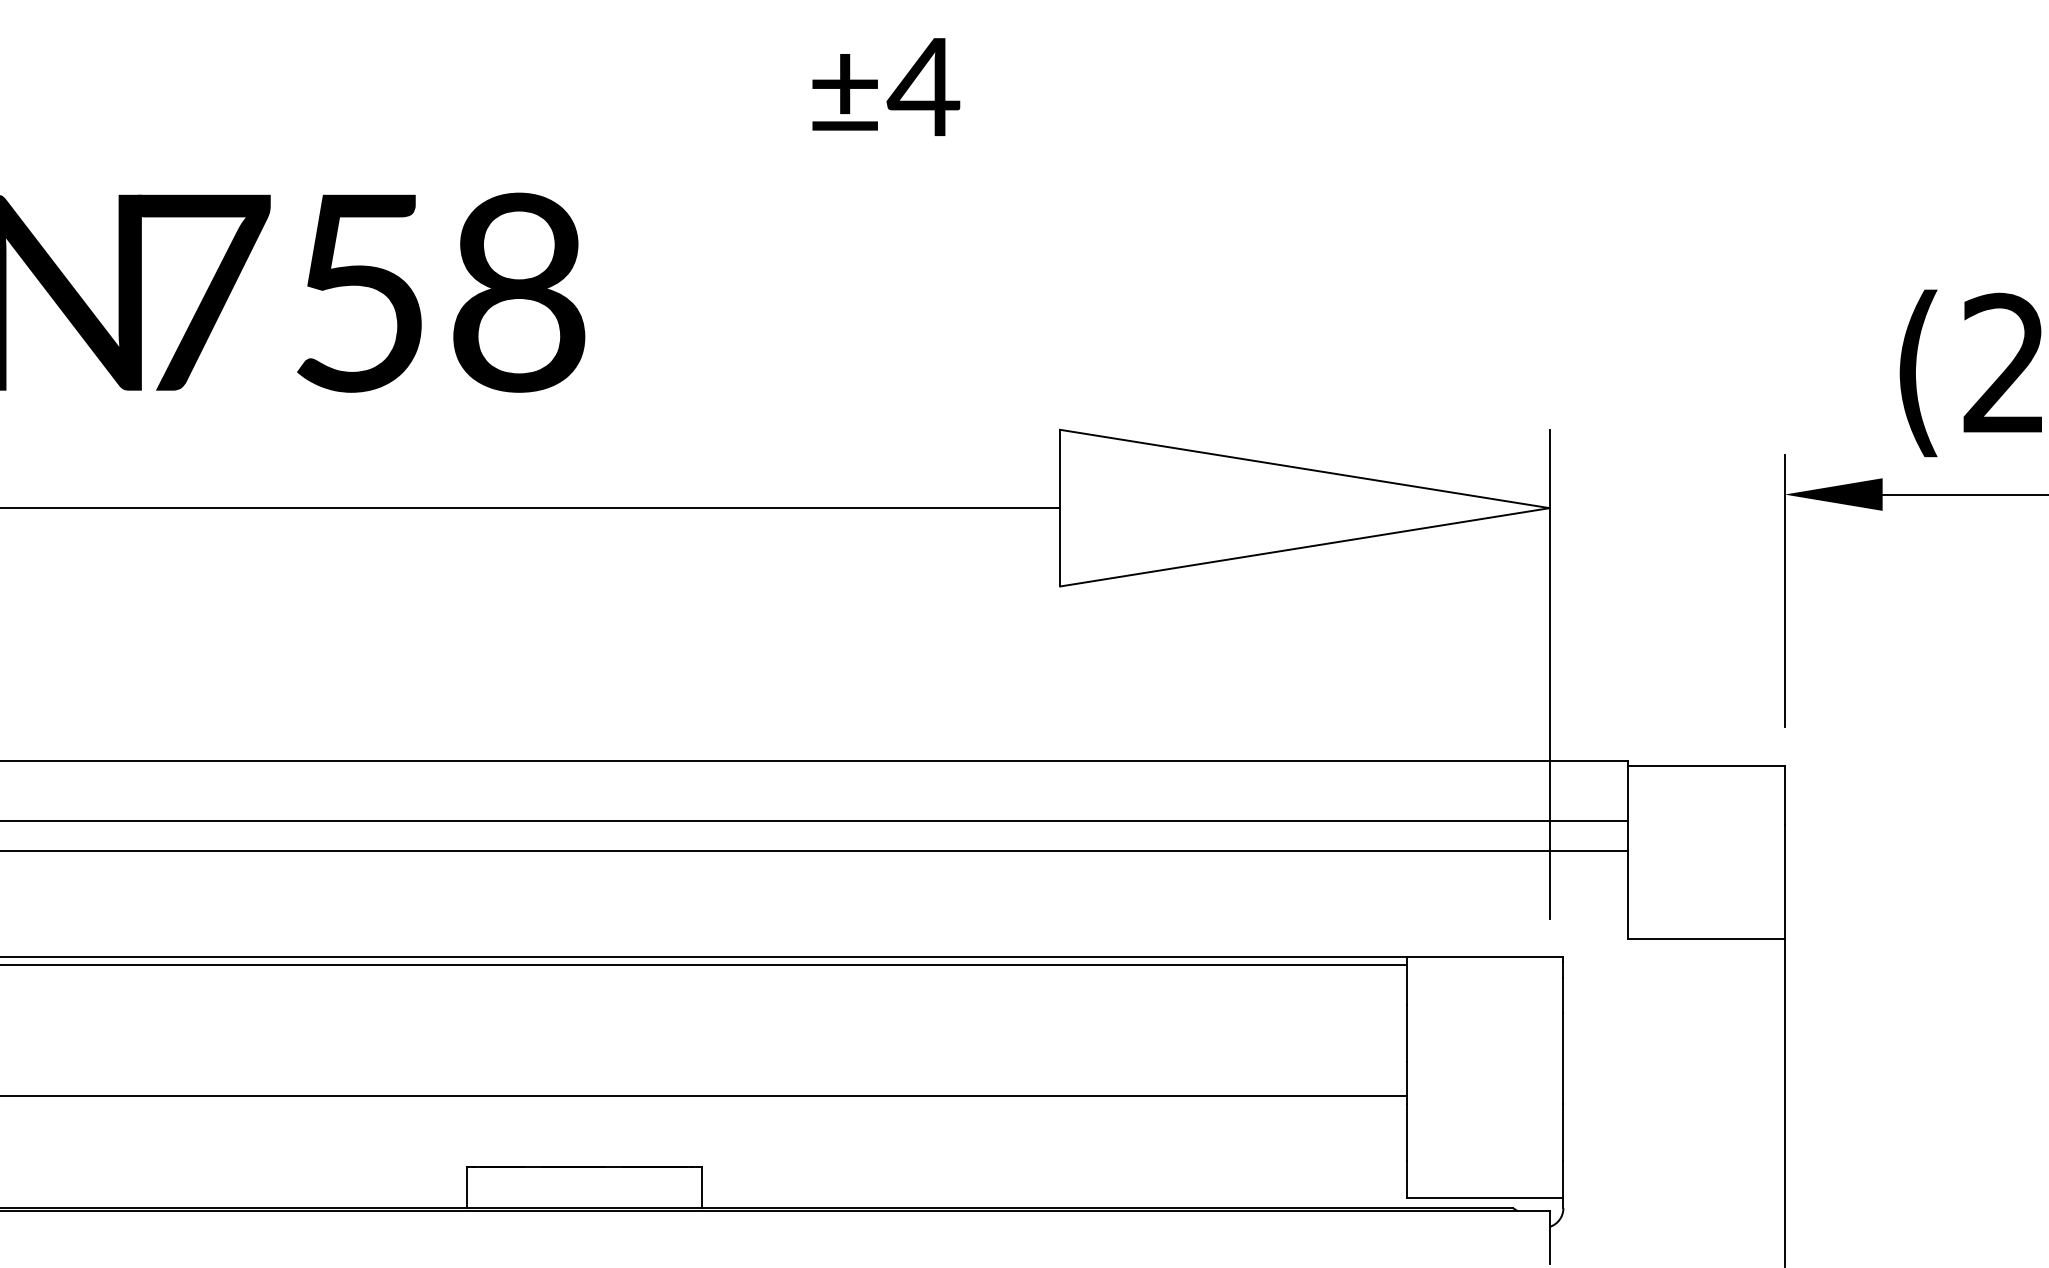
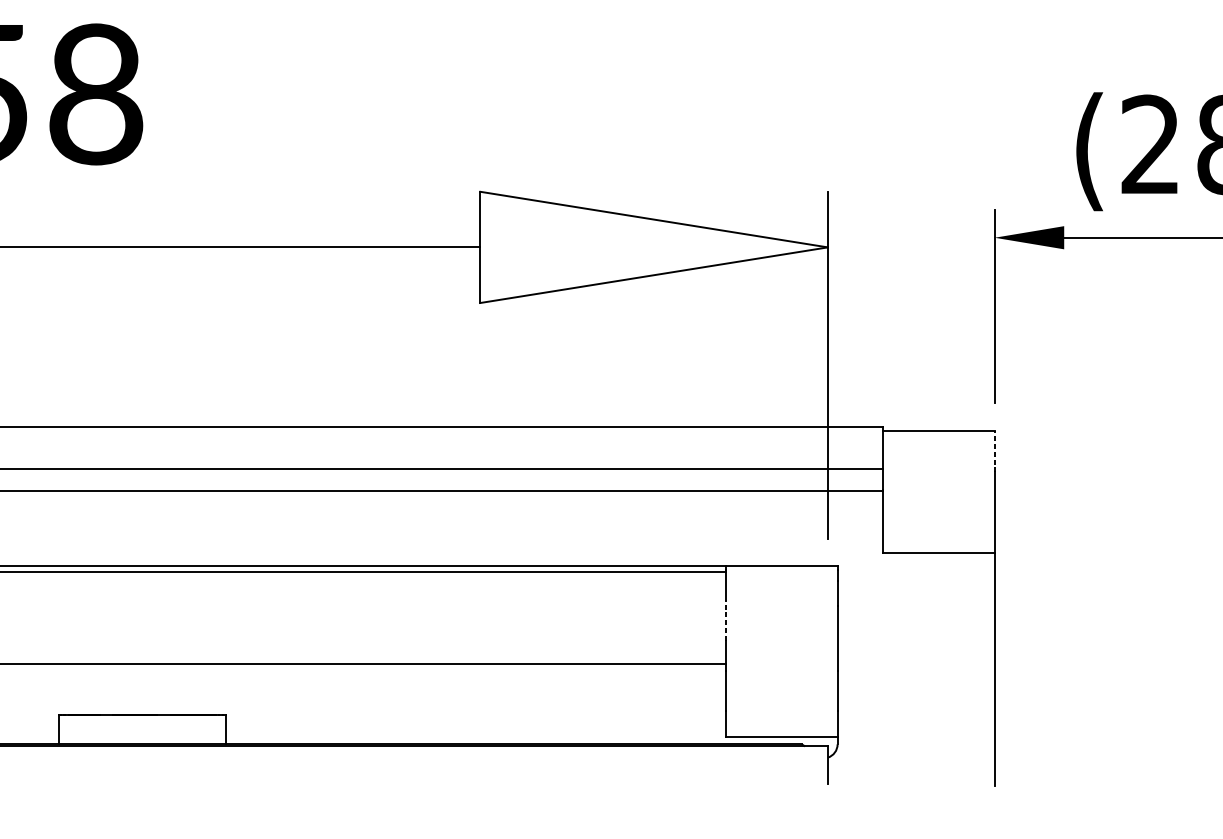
line: (1784, 795) -> (994, 451), solid -> dashed
line: (1406, 1033) -> (726, 620), solid -> dashed

